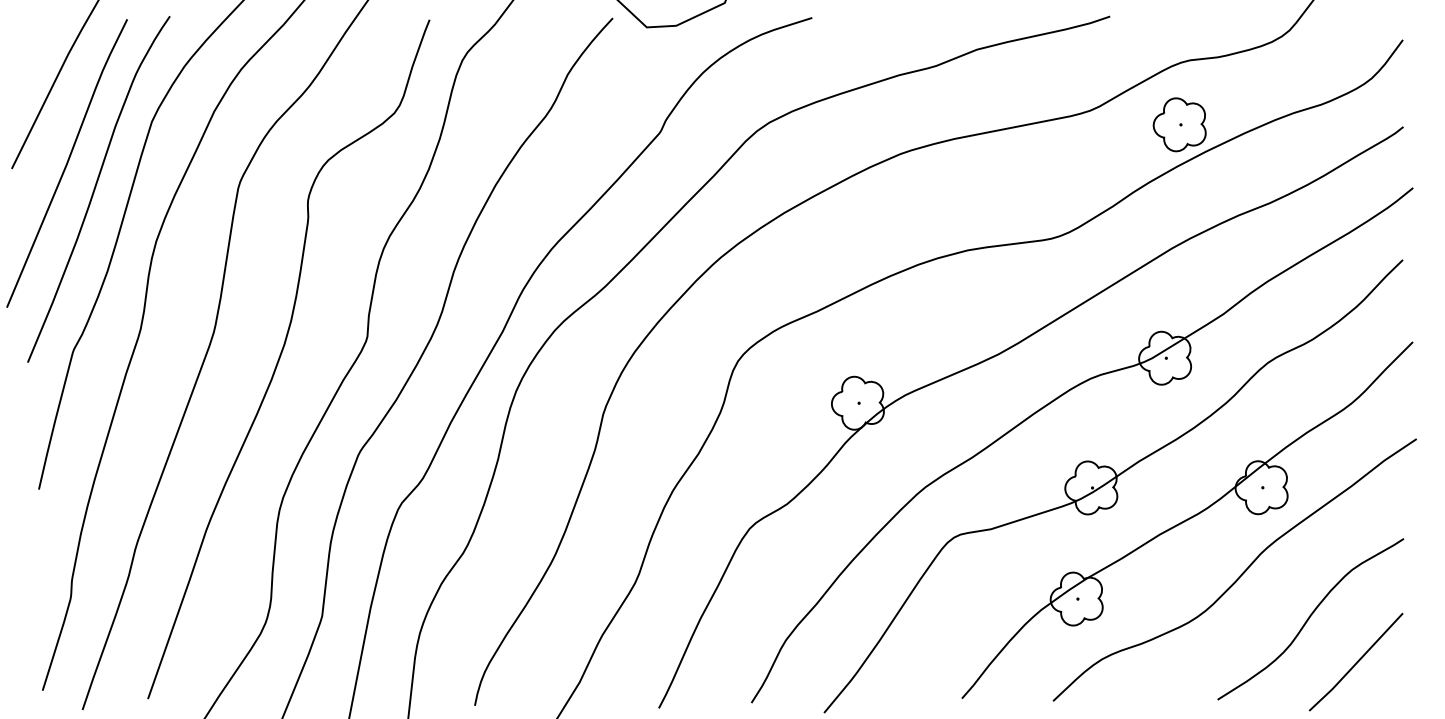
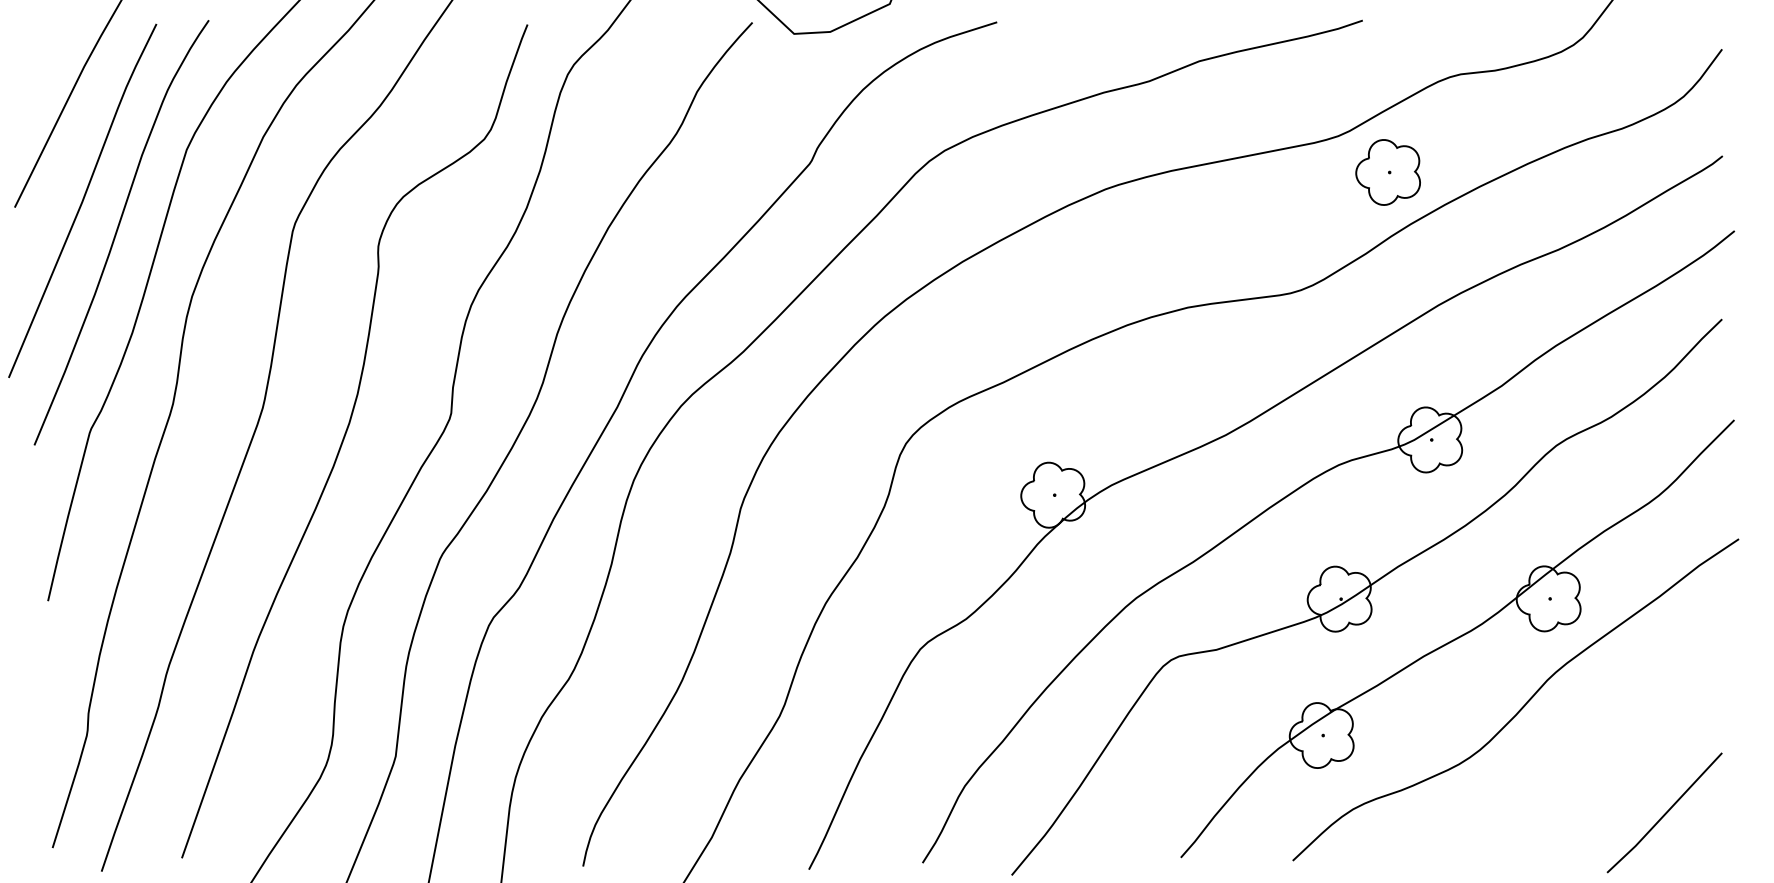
part: (1179, 124) -> (1387, 172), moved
curve: (1309, 618) -> (1607, 759), removed

